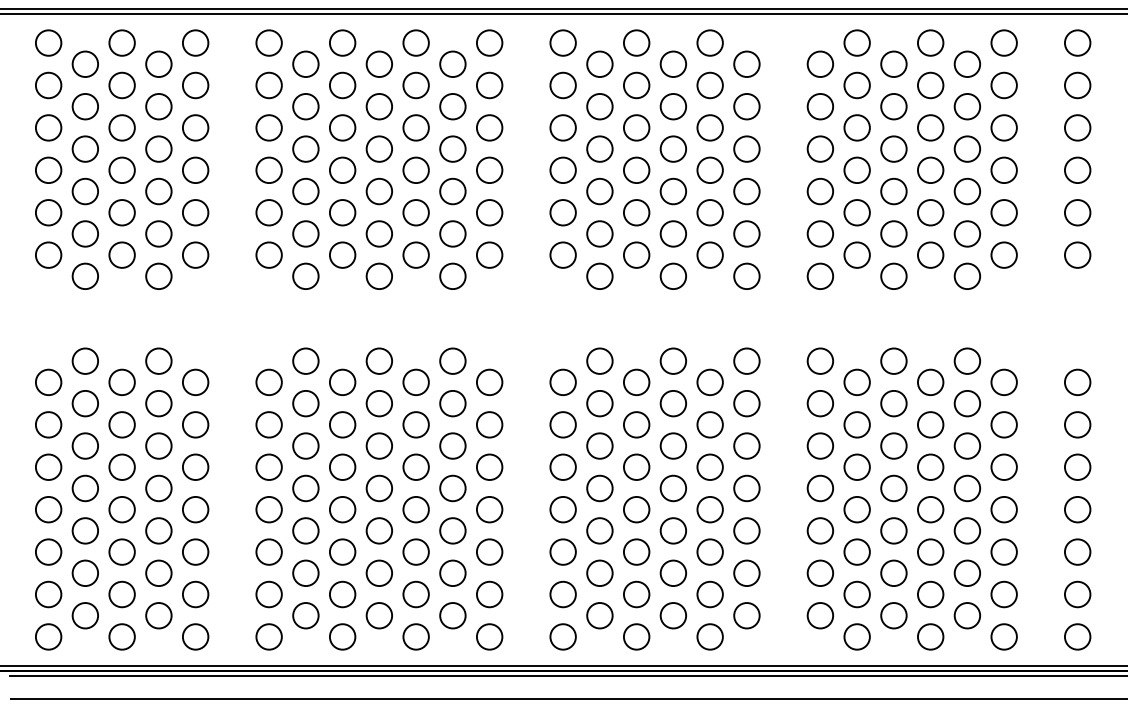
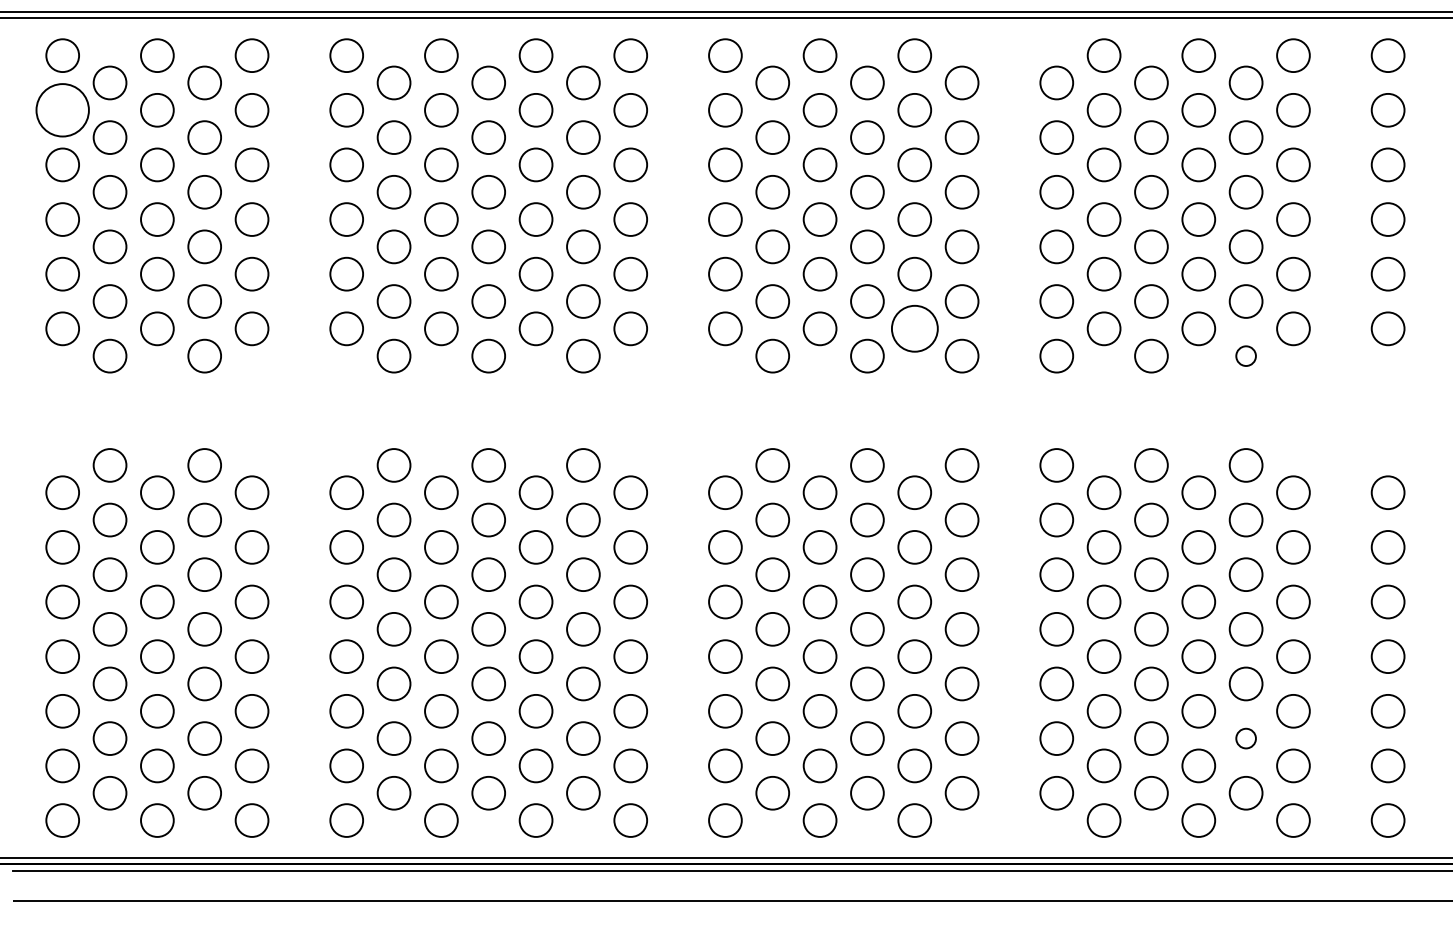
circle: (48, 84) -> (62, 109), size x1.6
circle: (709, 254) -> (914, 328), size x1.4
circle: (966, 275) -> (1245, 355), size x0.6
circle: (966, 573) -> (1245, 738), size x0.6

